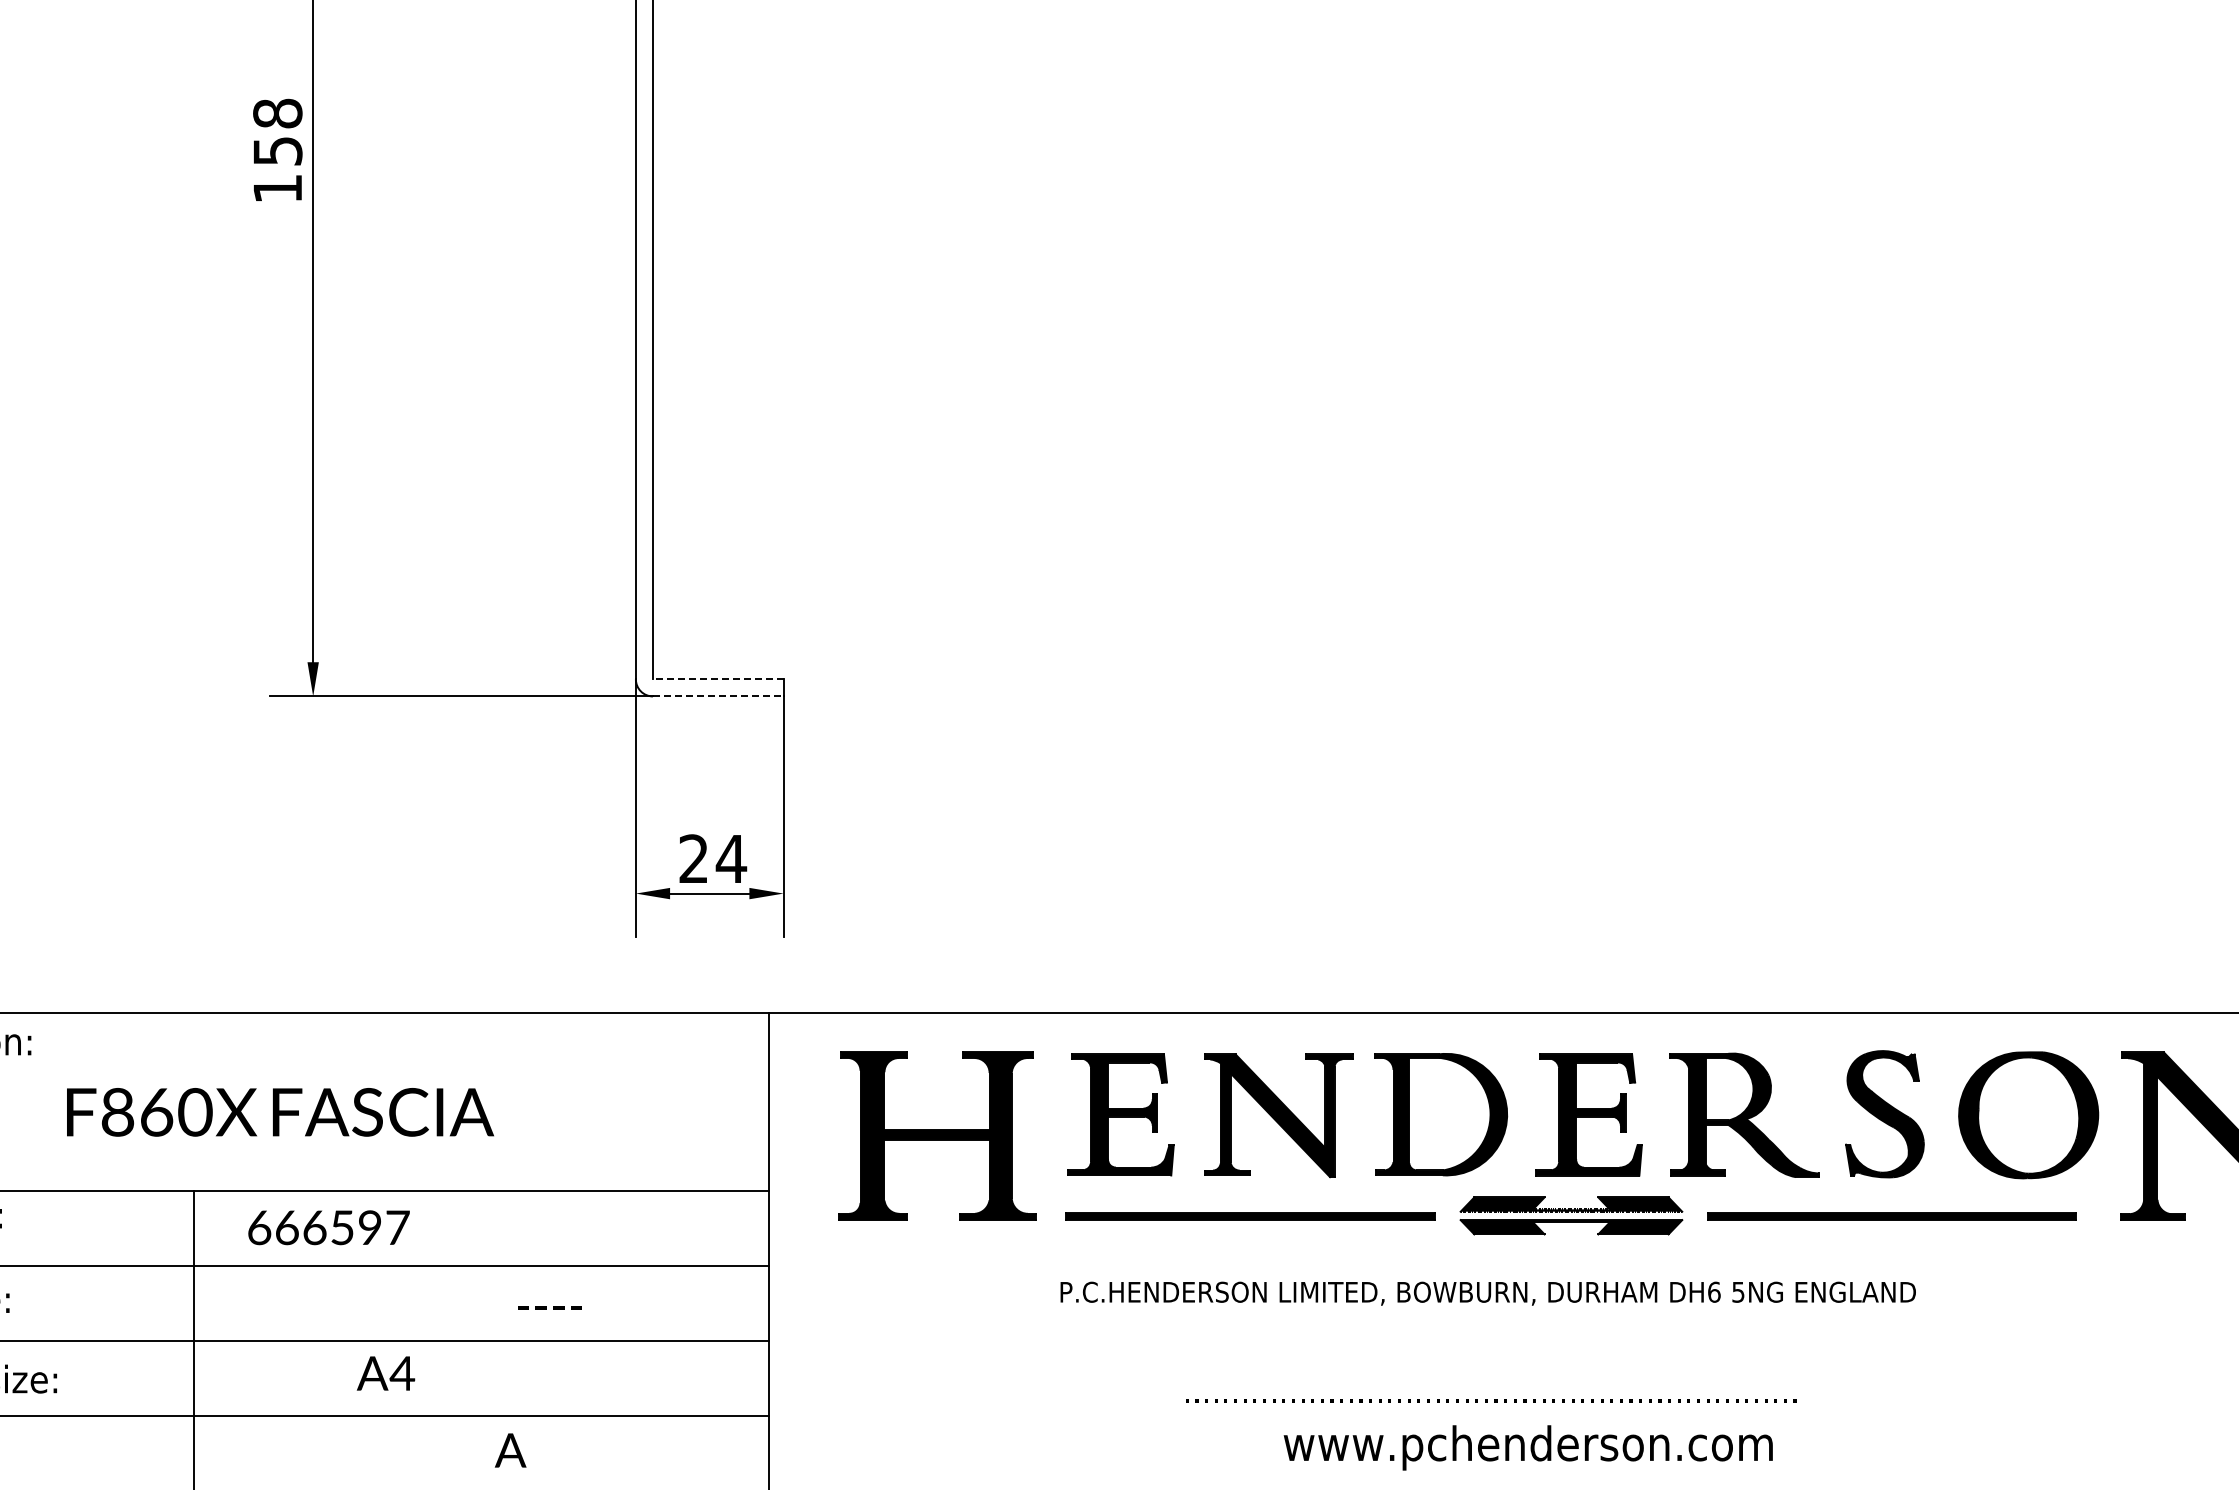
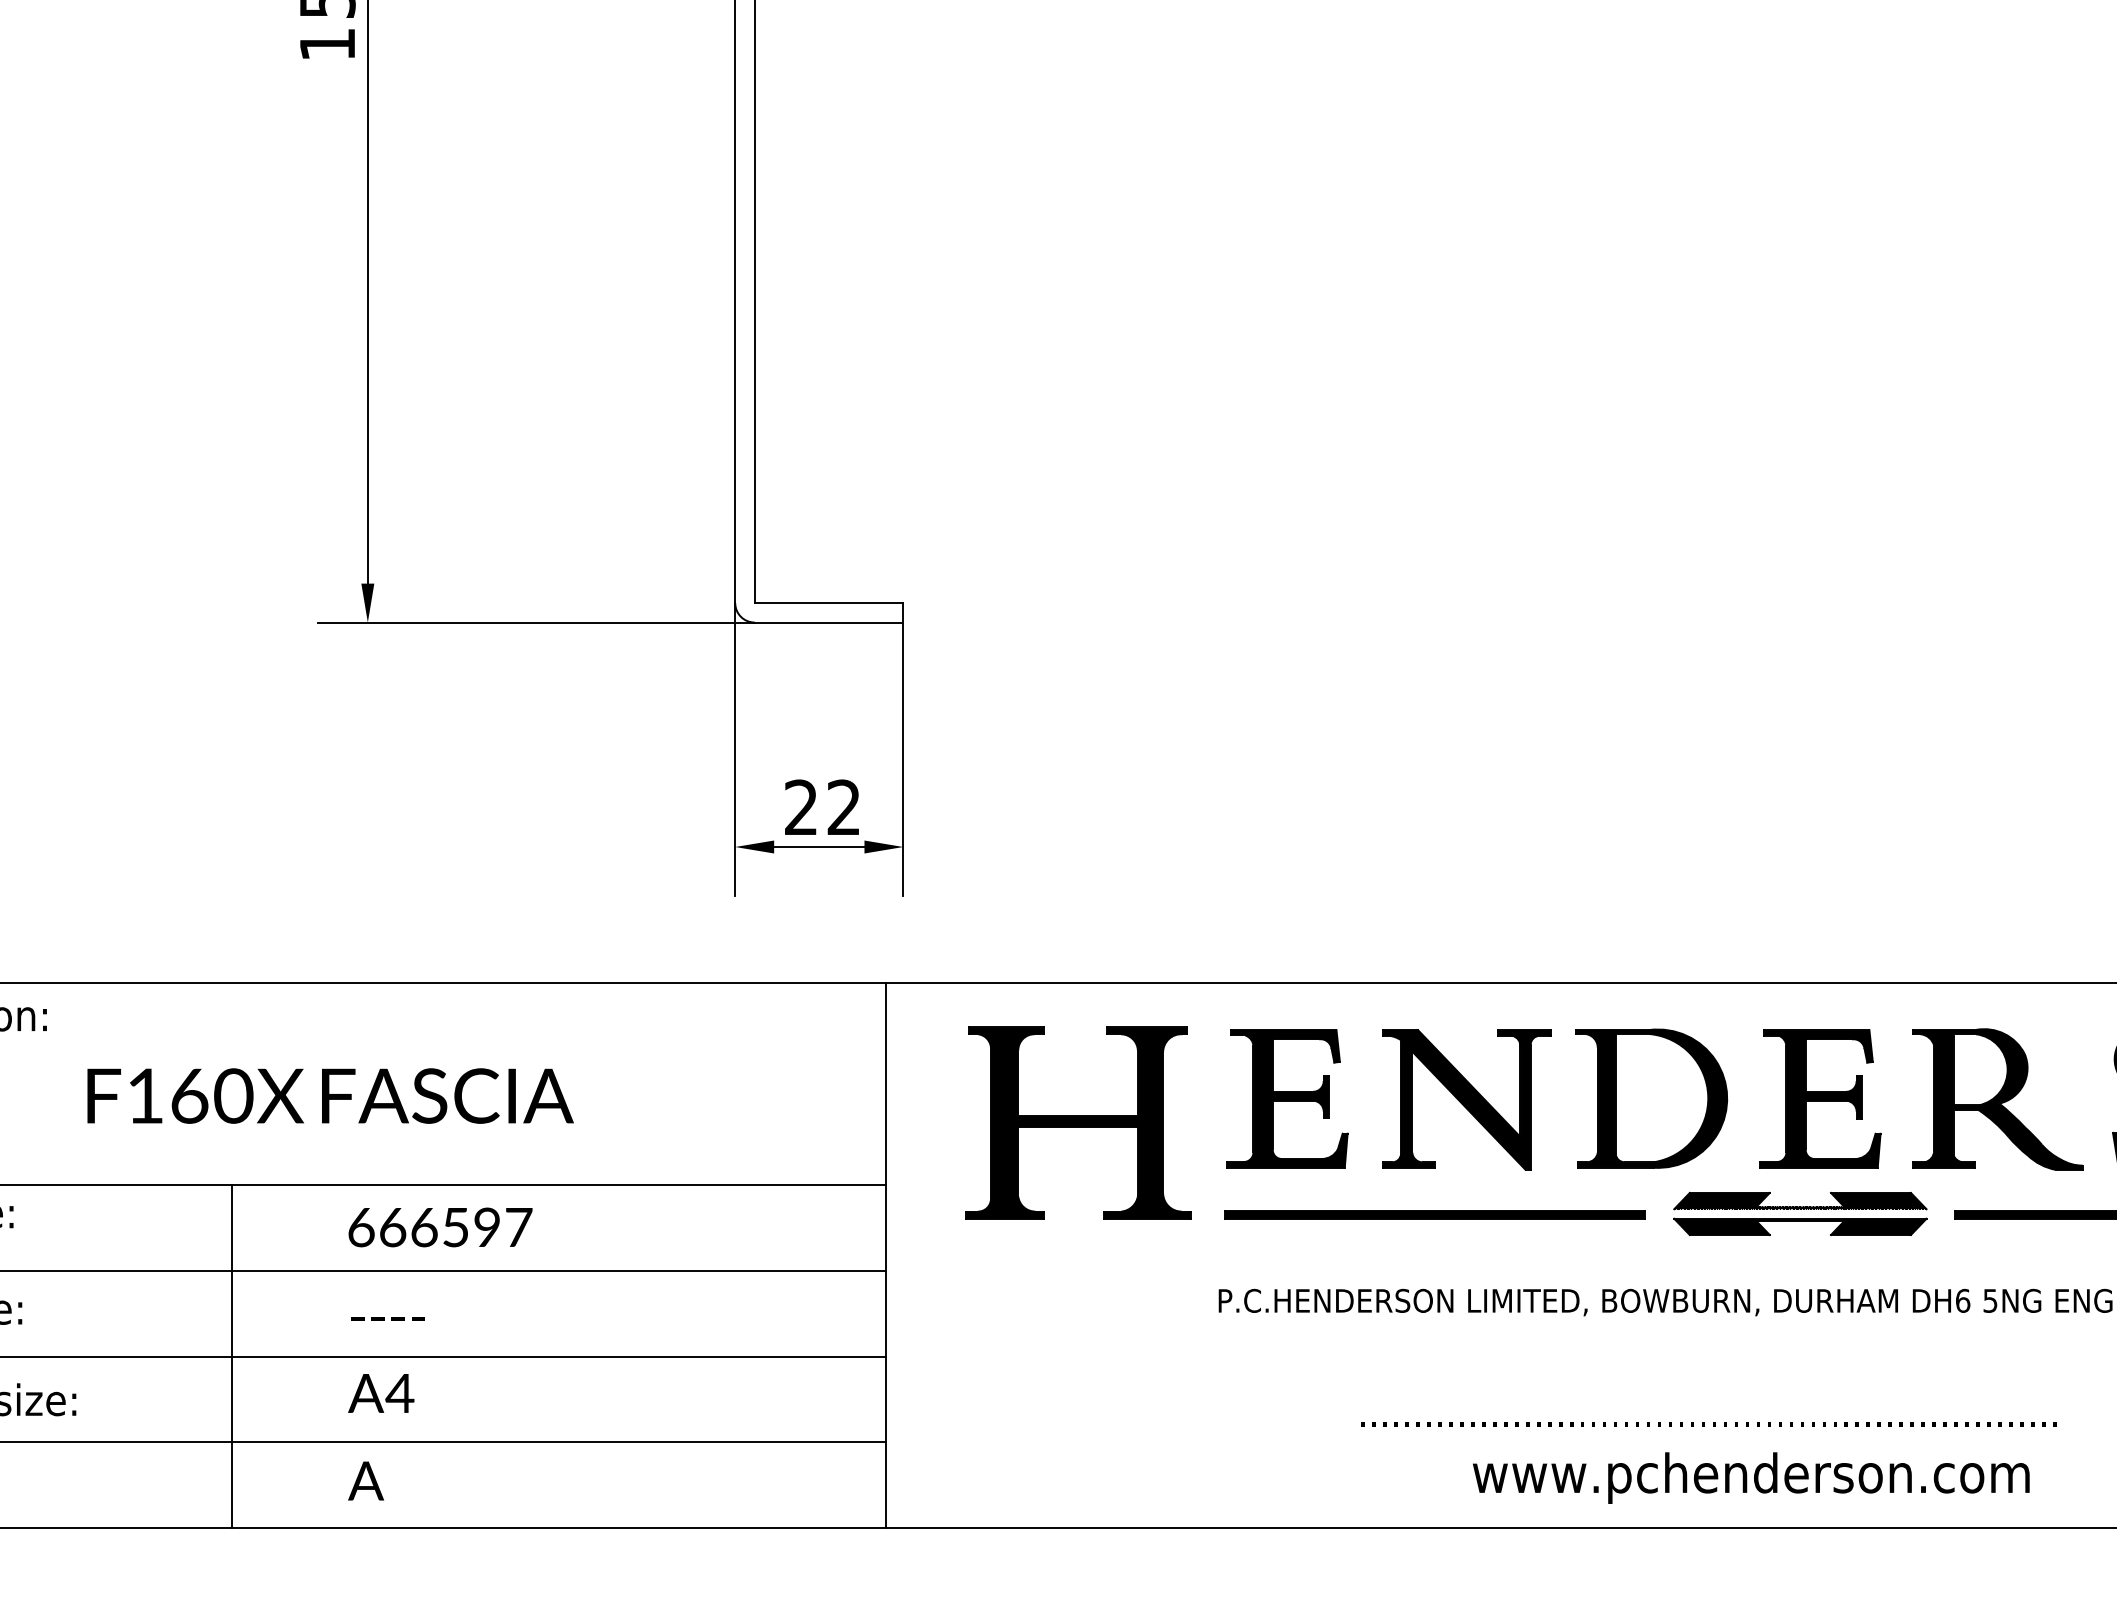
line: (717, 679) -> (828, 603), dashed -> solid
line: (718, 696) -> (829, 622), dashed -> solid
text: (731, 858) -> (844, 807), 24 -> 22
text: (117, 1112) -> (145, 1096), F860X -> F160X
text: (328, 1227) -> (439, 1227), moved
text: (549, 1307) -> (387, 1318), moved
text: (385, 1373) -> (380, 1393), moved
text: (510, 1450) -> (365, 1481), moved

